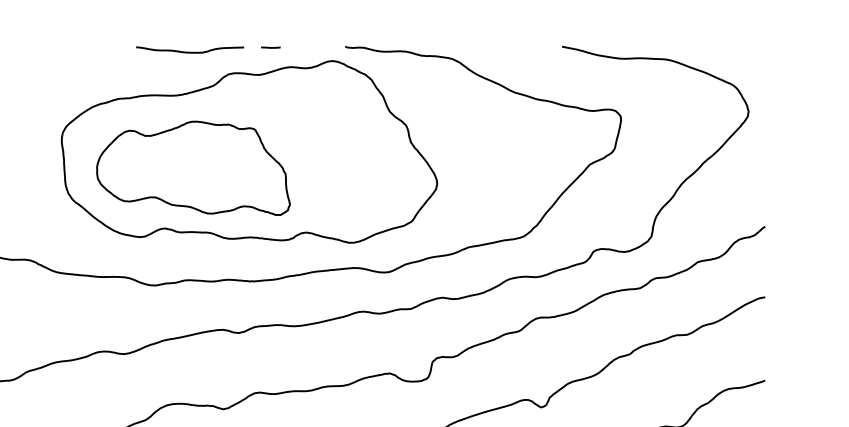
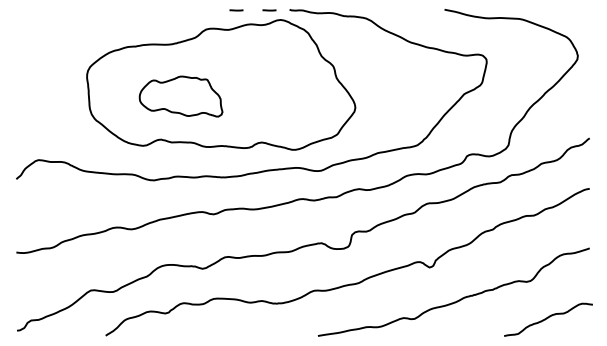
line: (317, 47) -> (269, 10), added
curve: (189, 51) -> (178, 13), removed
part: (192, 168) -> (180, 96), size x0.6

